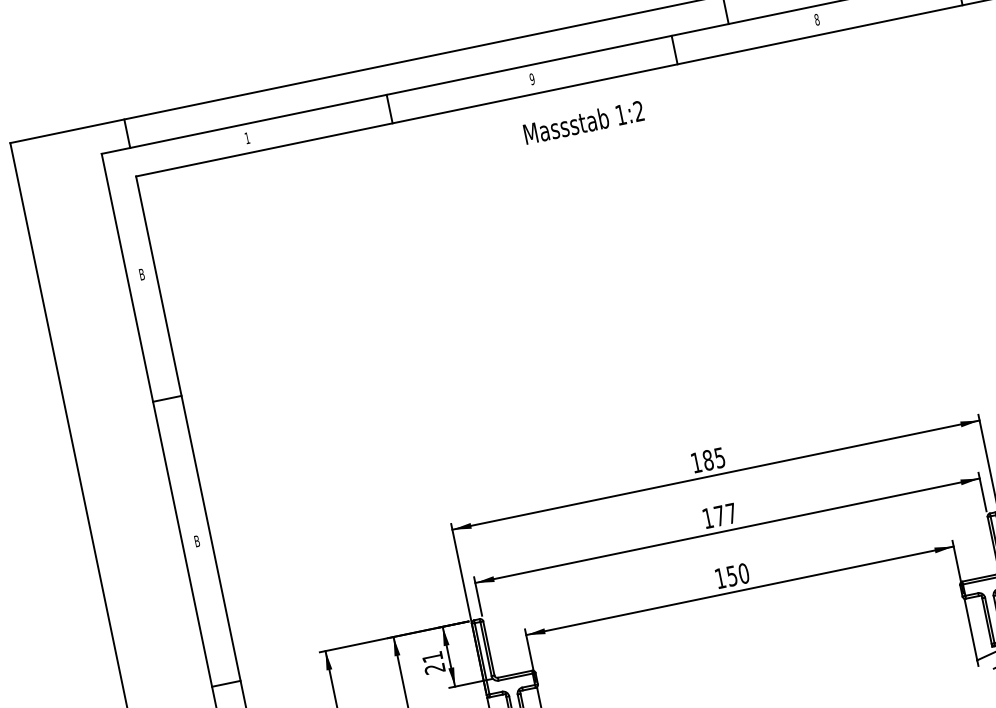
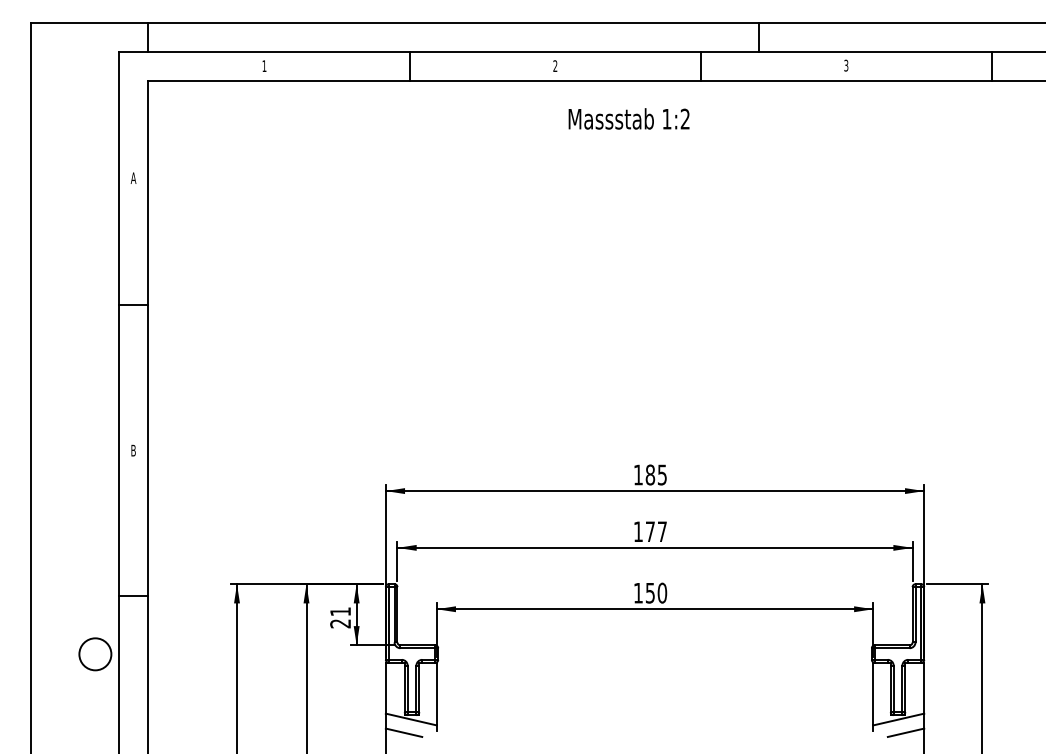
text: (817, 19) -> (846, 65), 8 -> 3
text: (532, 79) -> (555, 66), 9 -> 2
text: (583, 122) -> (628, 118), moved
text: (141, 273) -> (133, 177), B -> A

